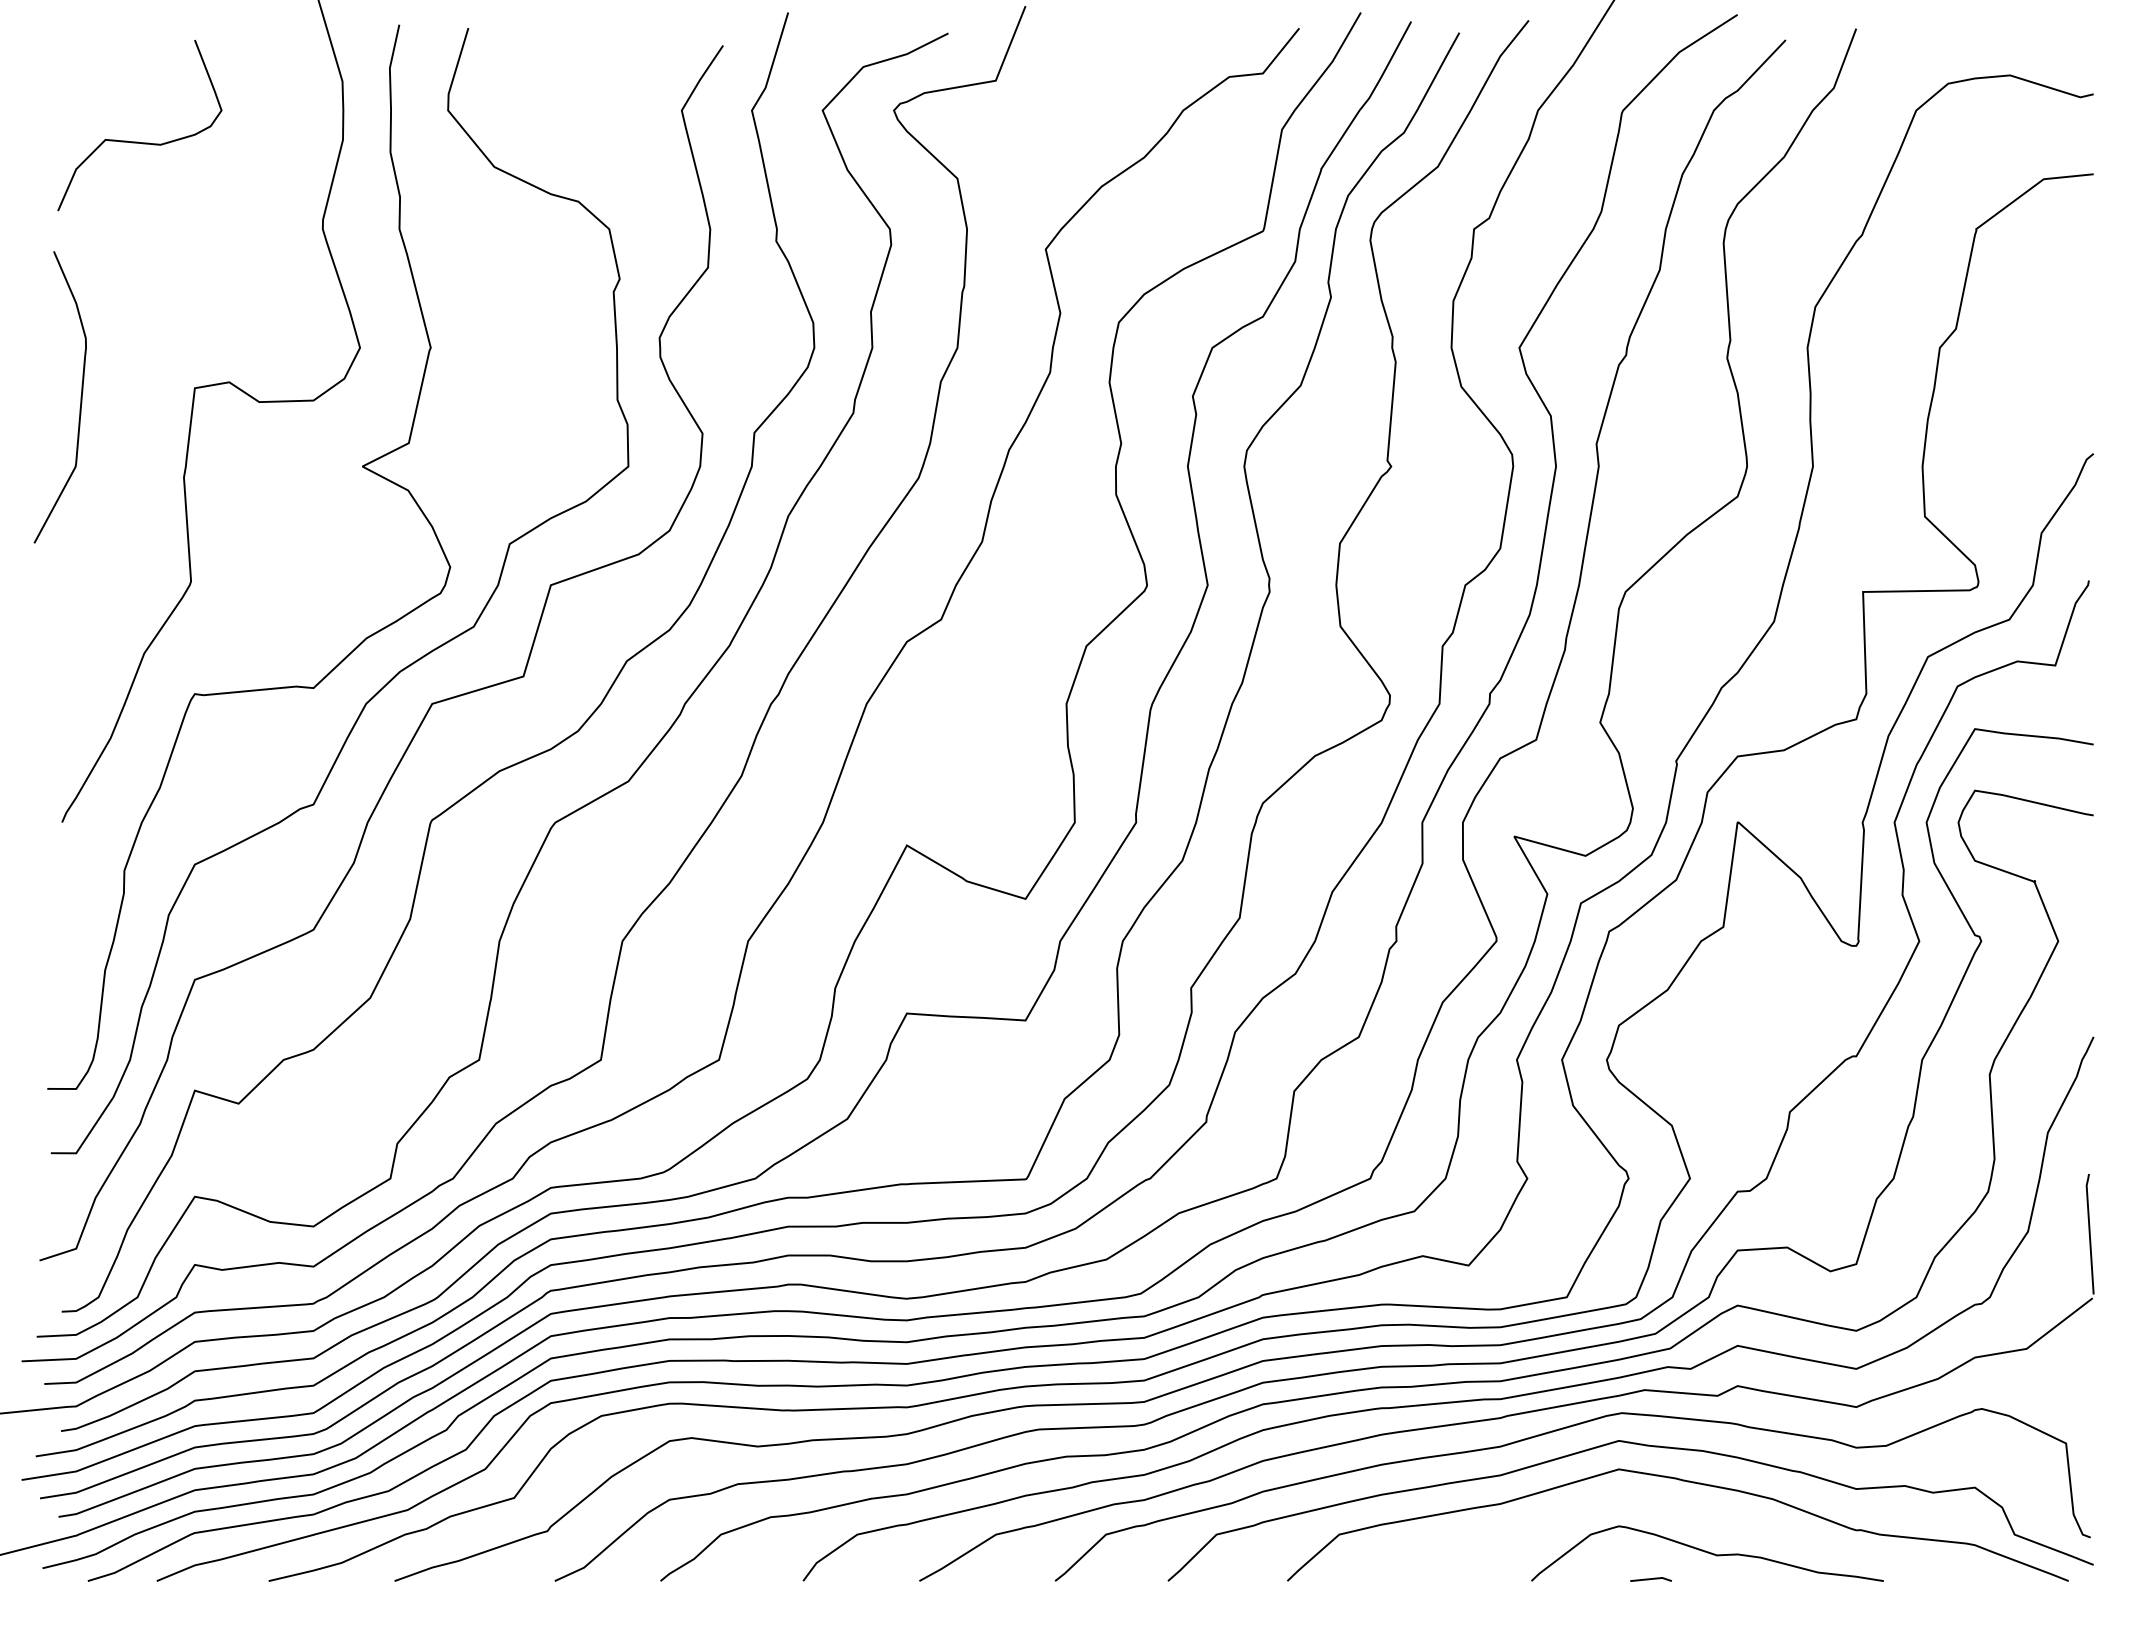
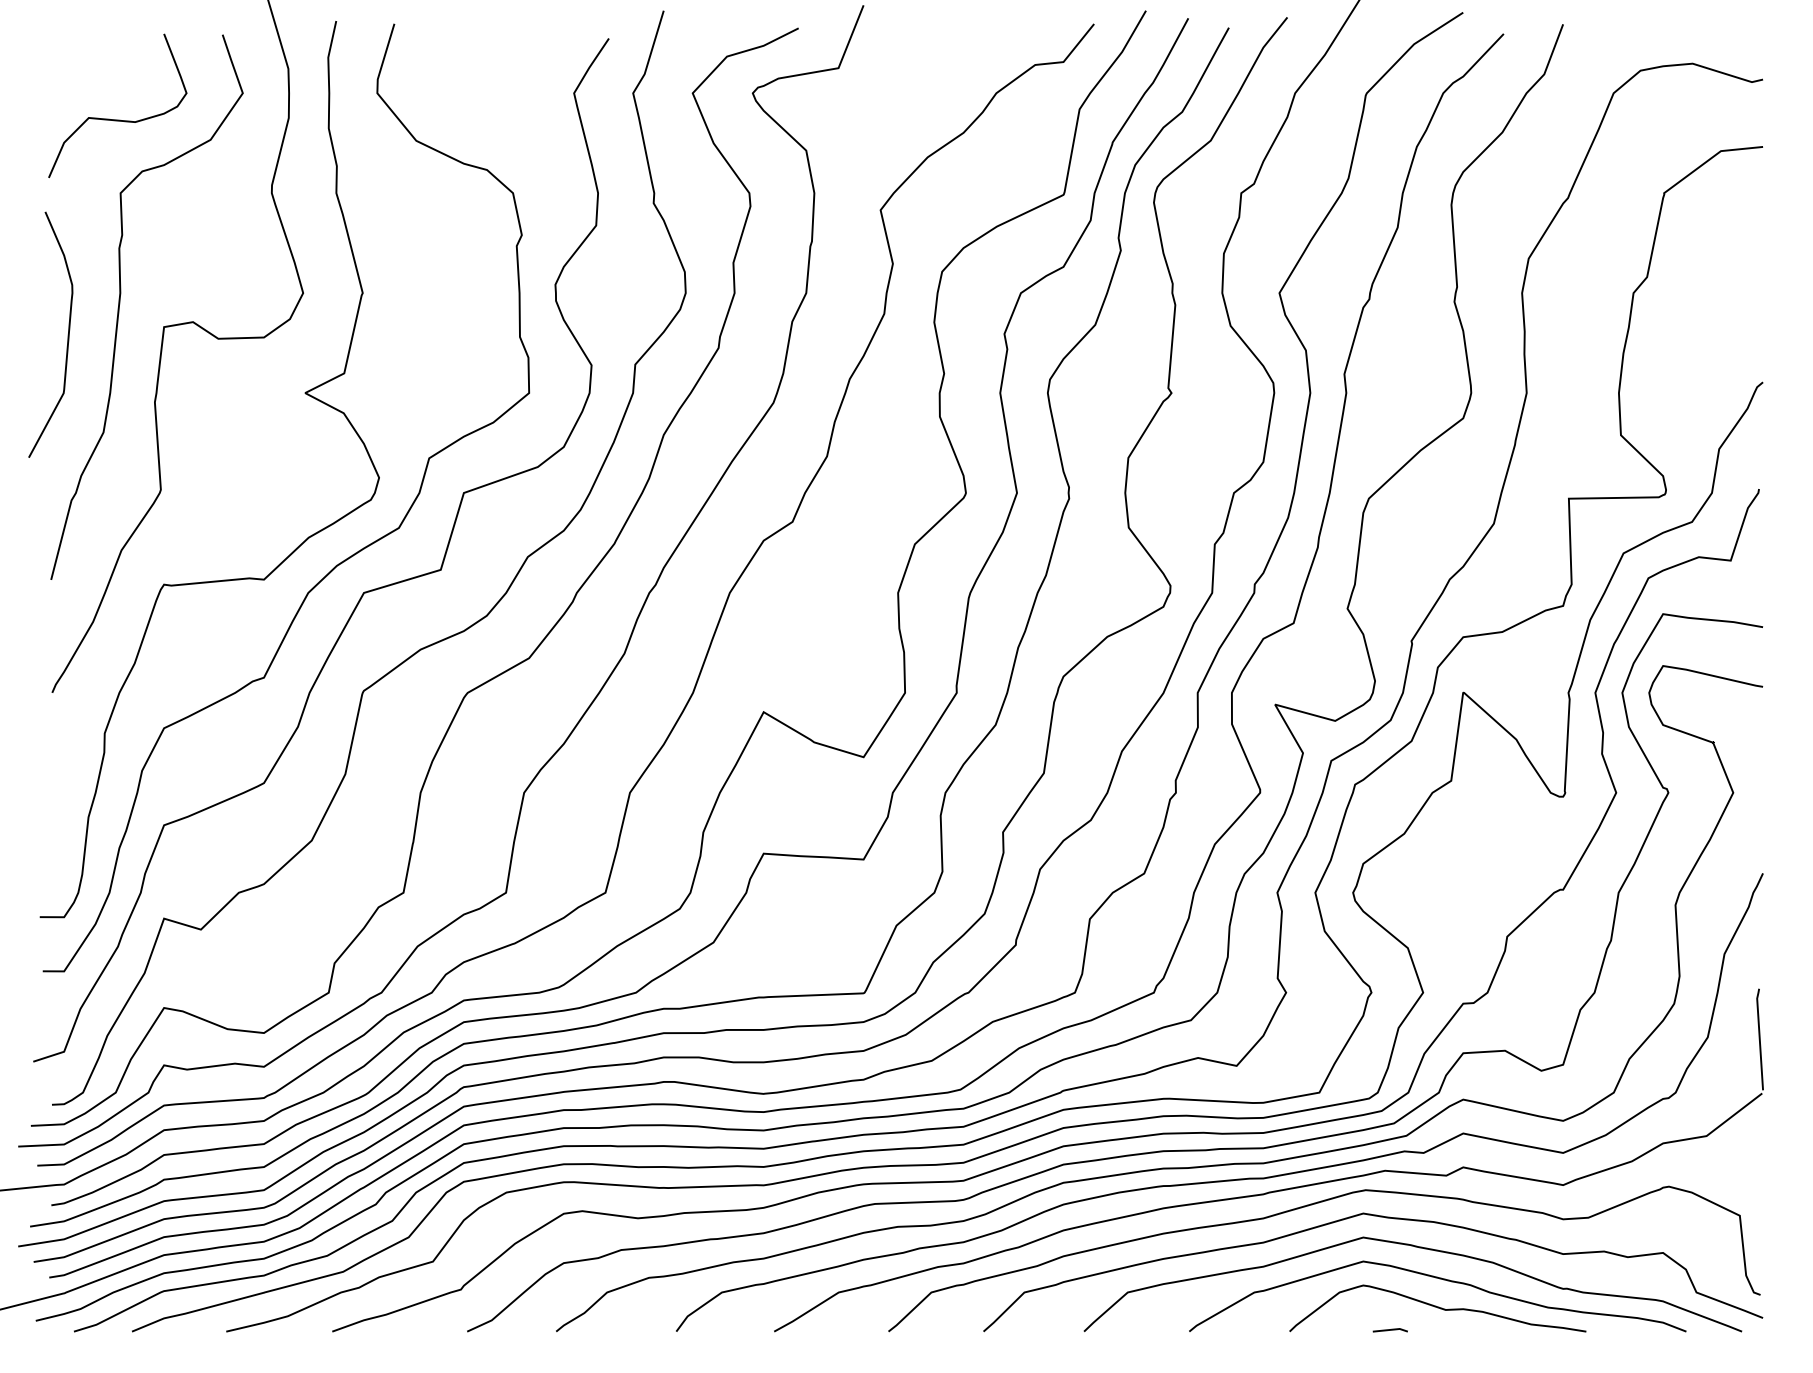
curve: (142, 364) -> (119, 307), added
curve: (1711, 1519) -> (1441, 1279), added

